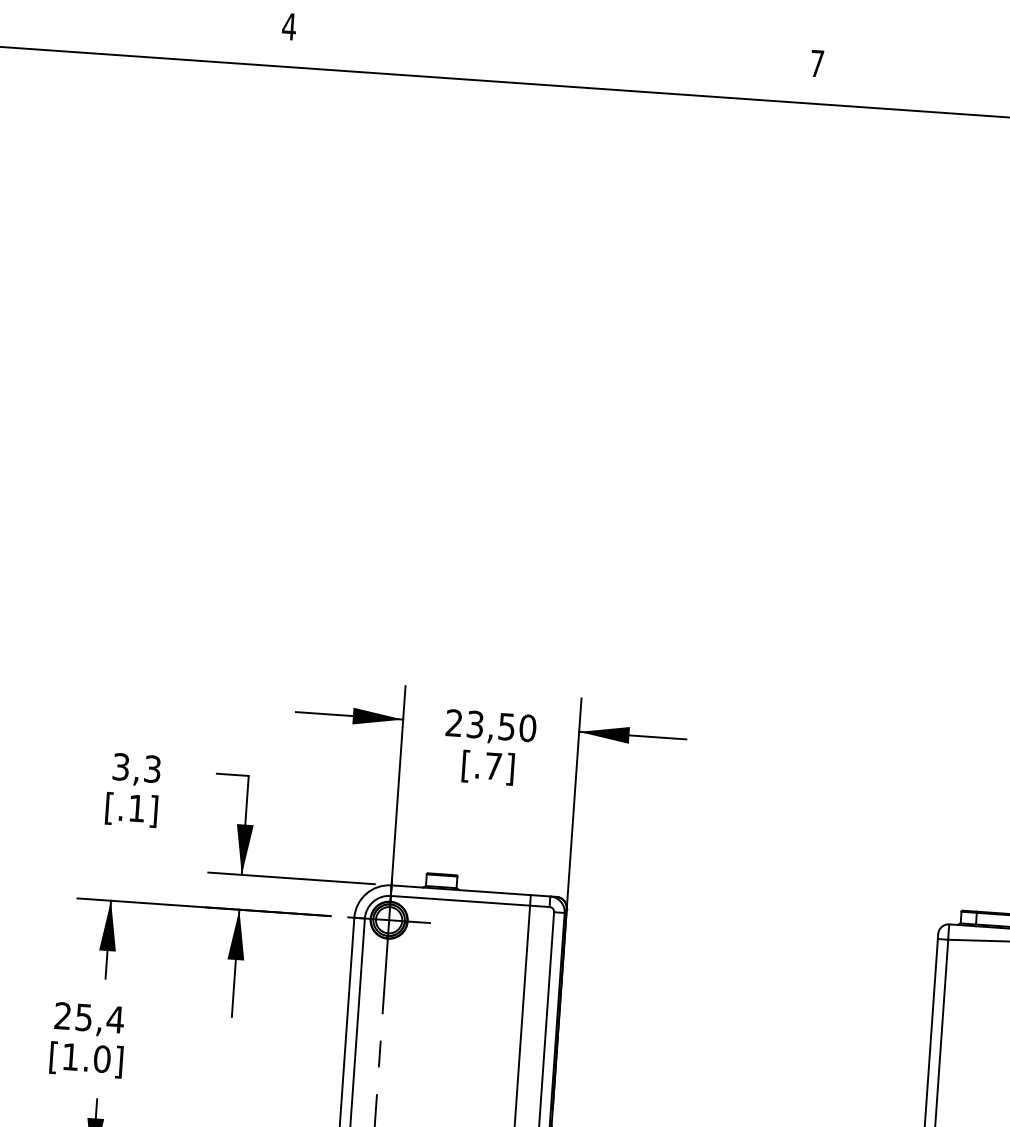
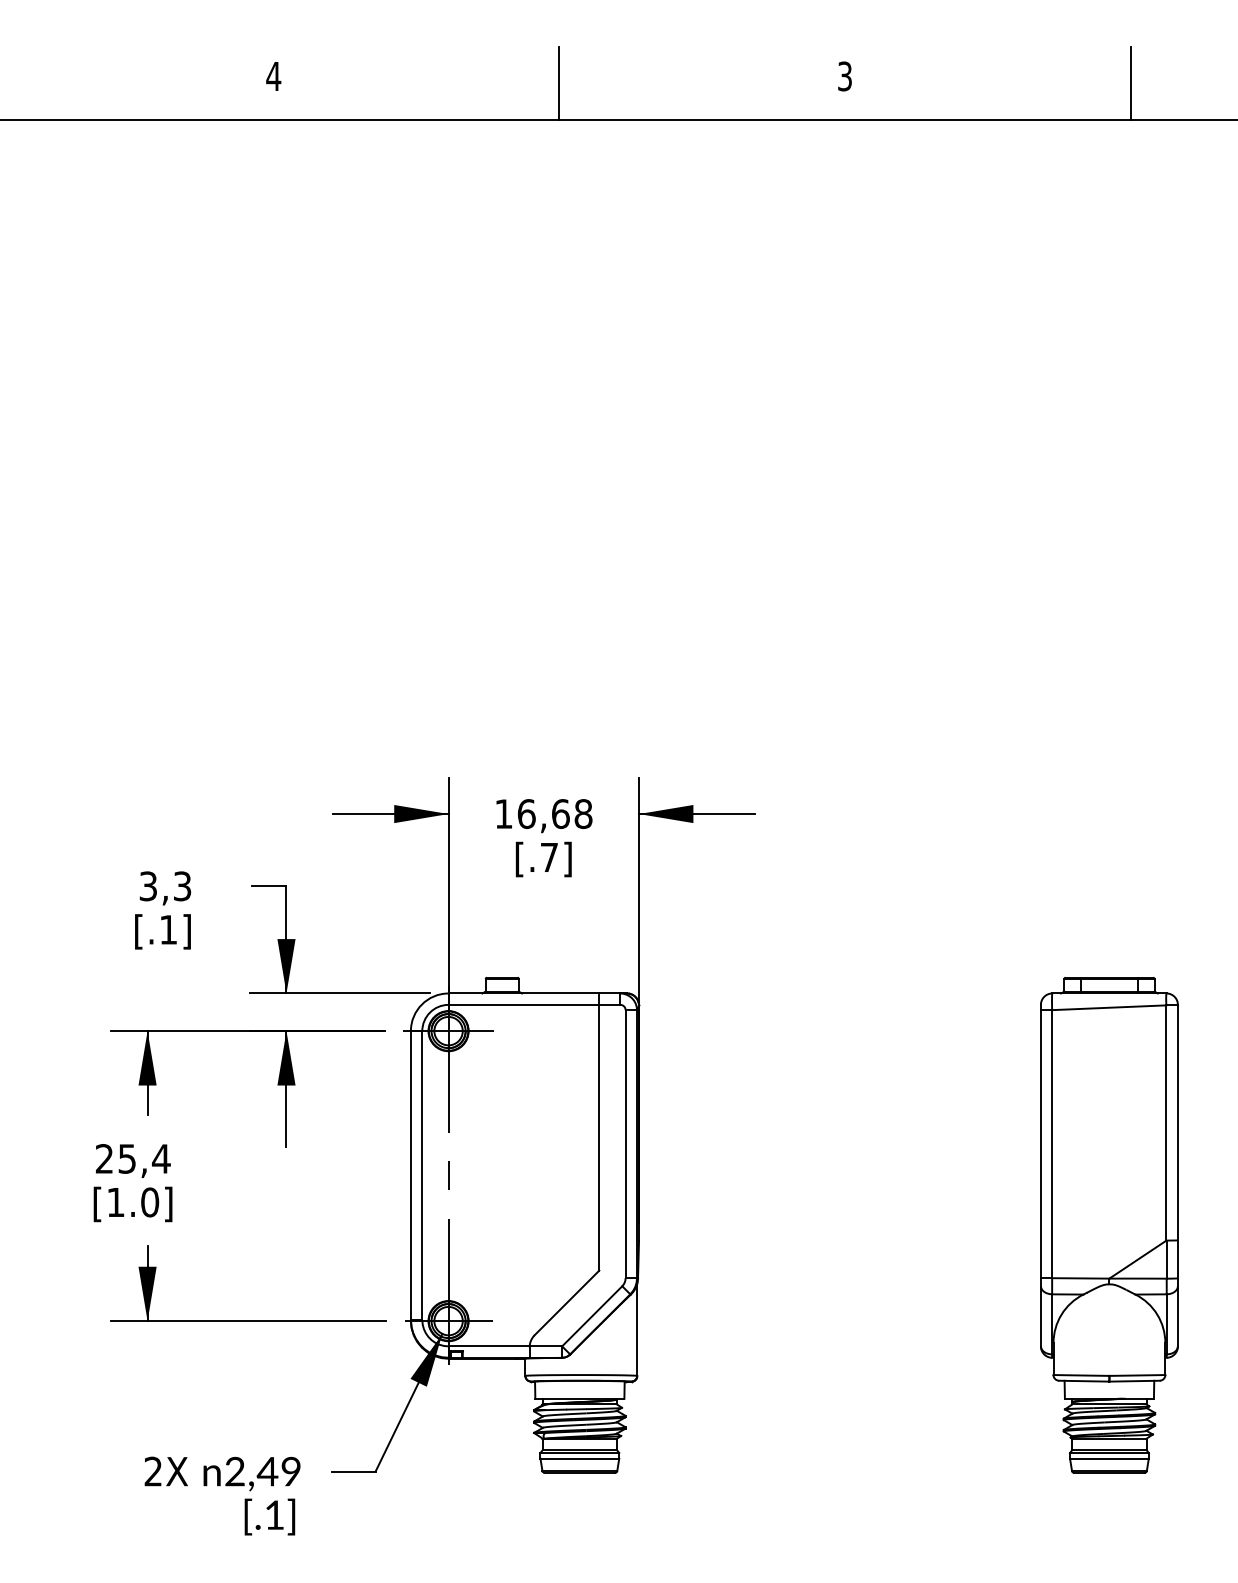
line: (552, 51) -> (559, 83), added
text: (816, 63) -> (844, 76), 7 -> 3
text: (490, 725) -> (543, 813), 23,50 -> 16,68

